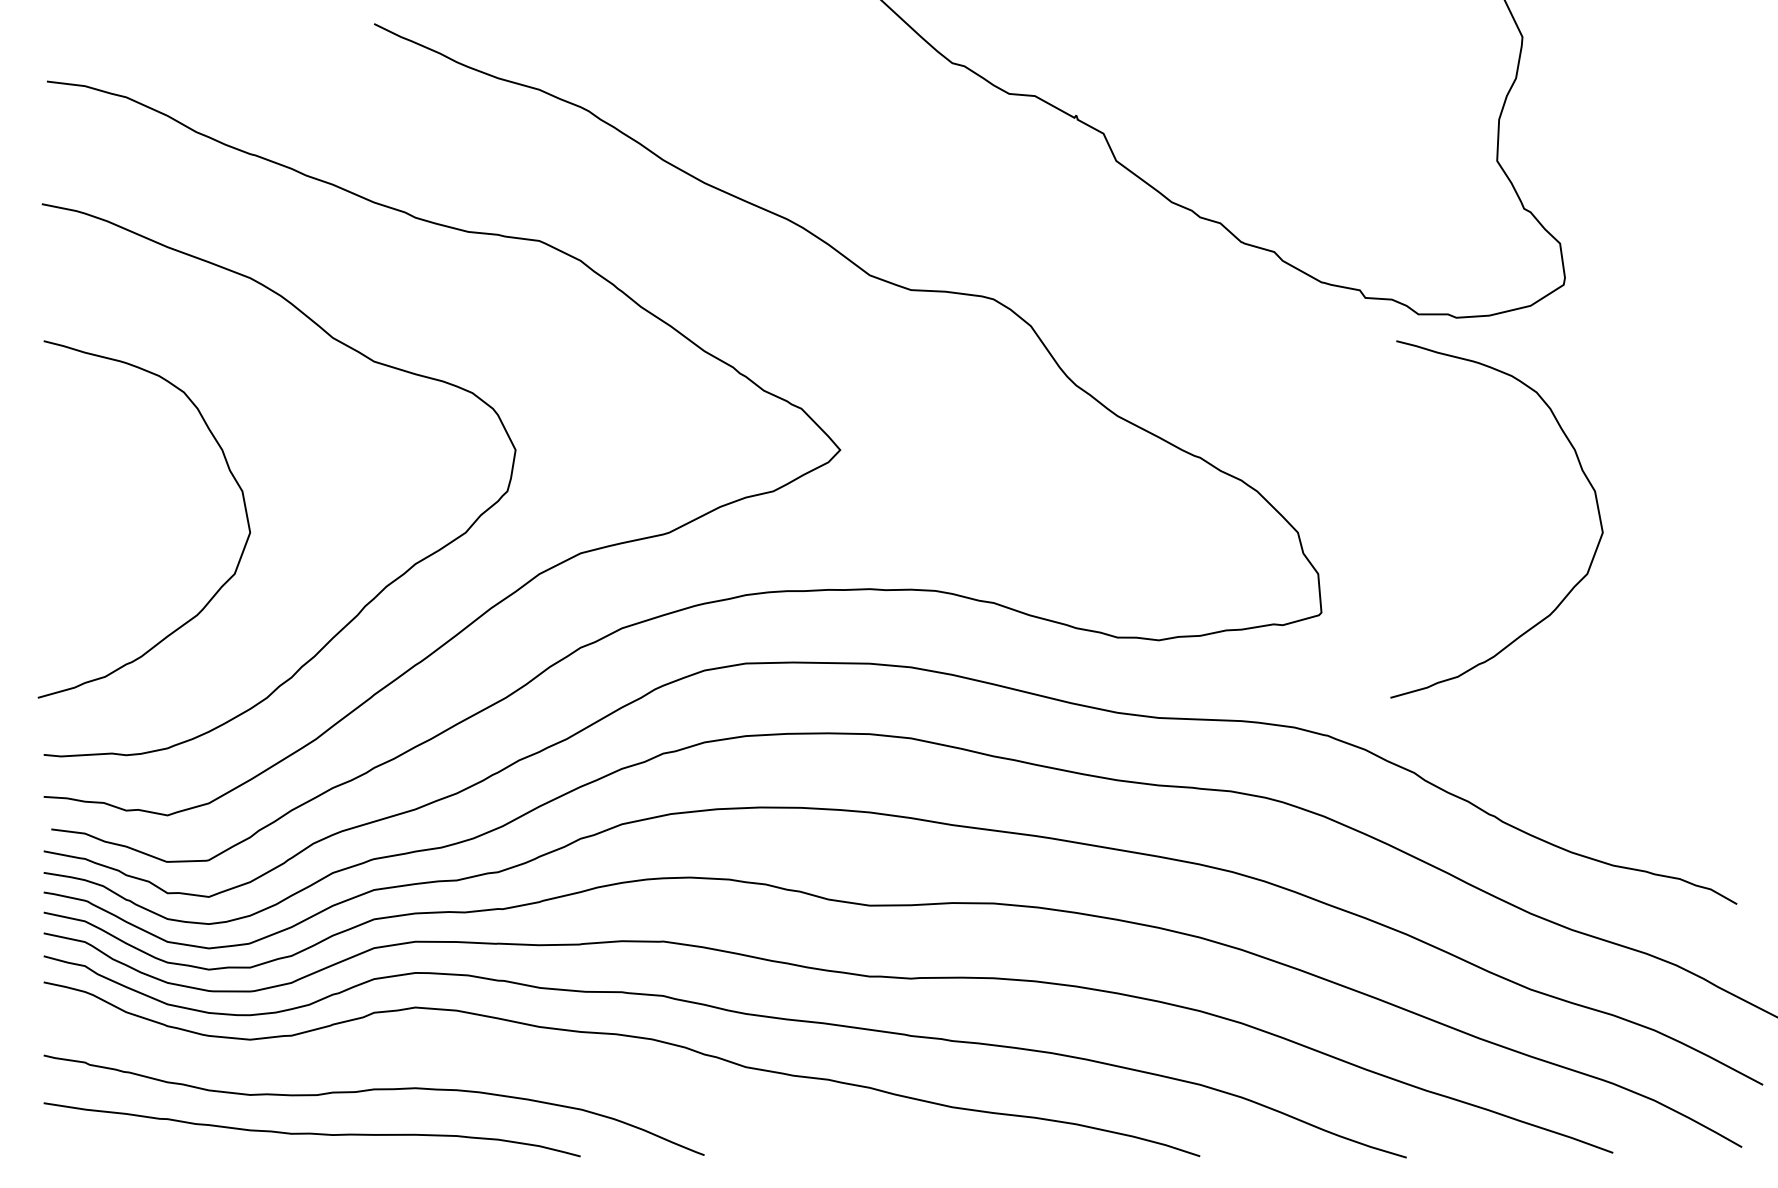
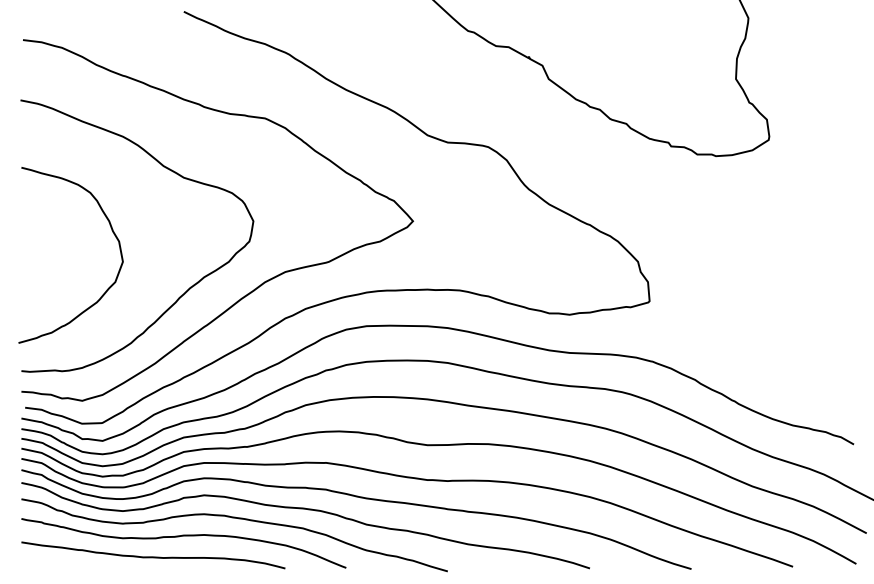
curve: (1583, 477) -> (778, 234), removed
curve: (485, 1056) -> (238, 519), added

